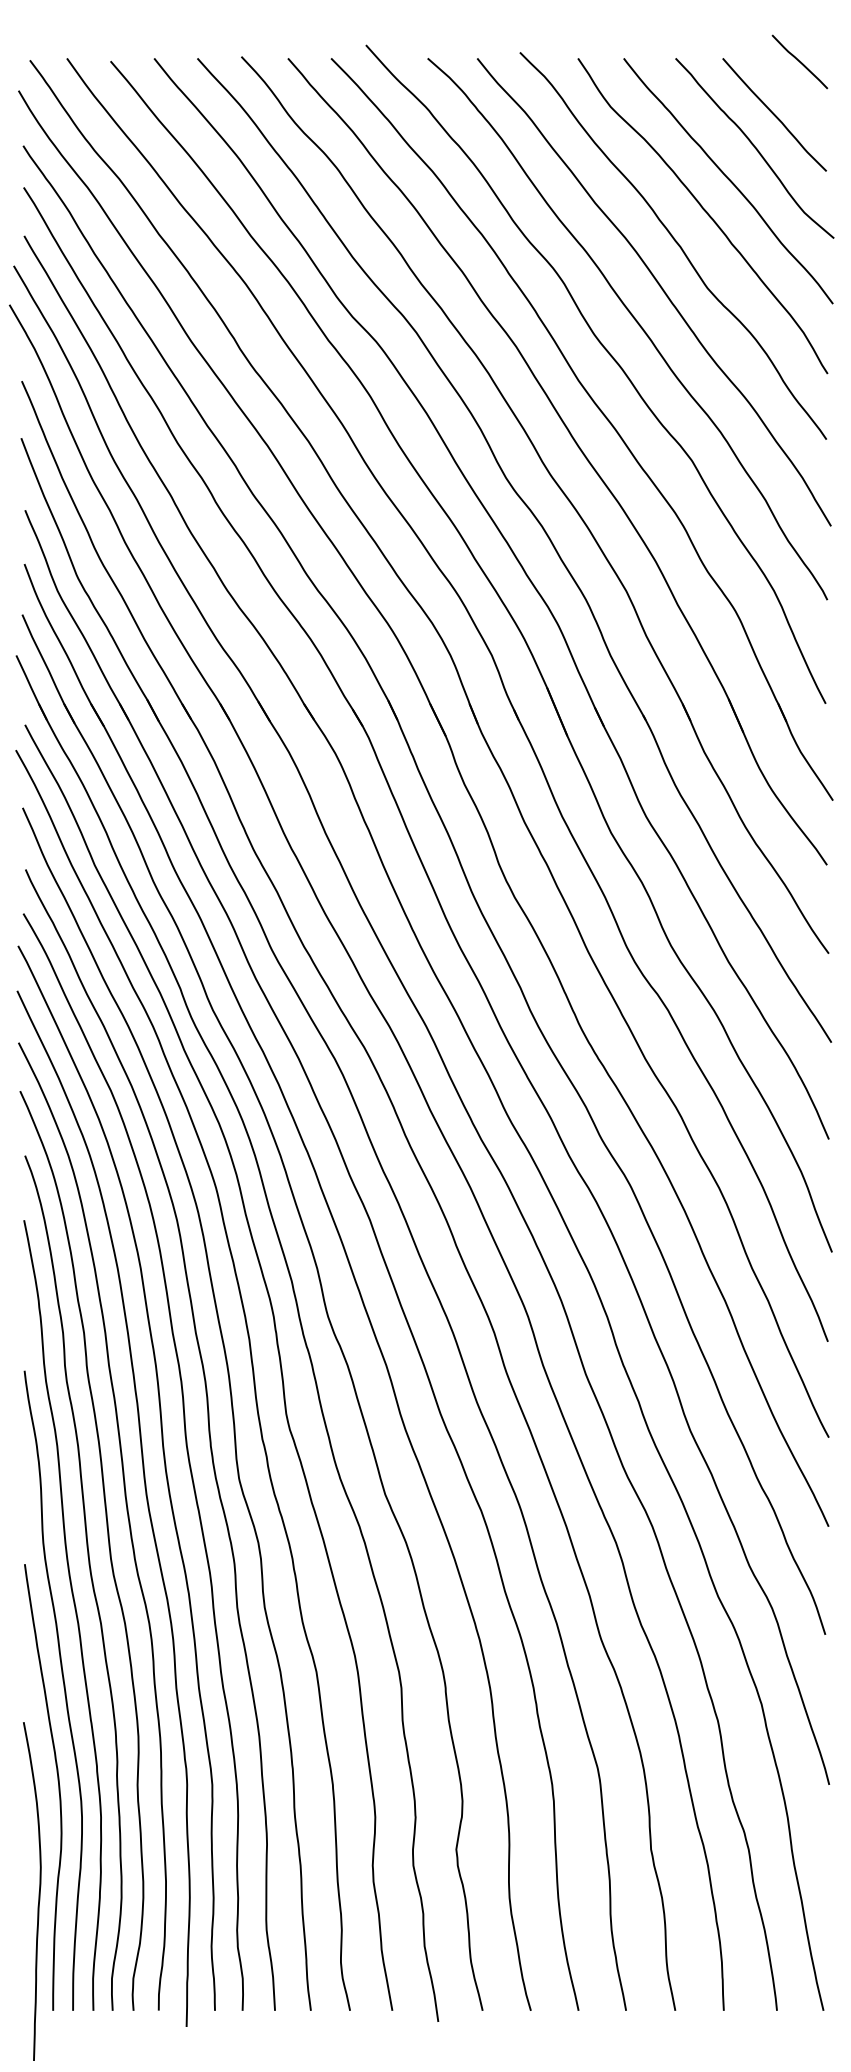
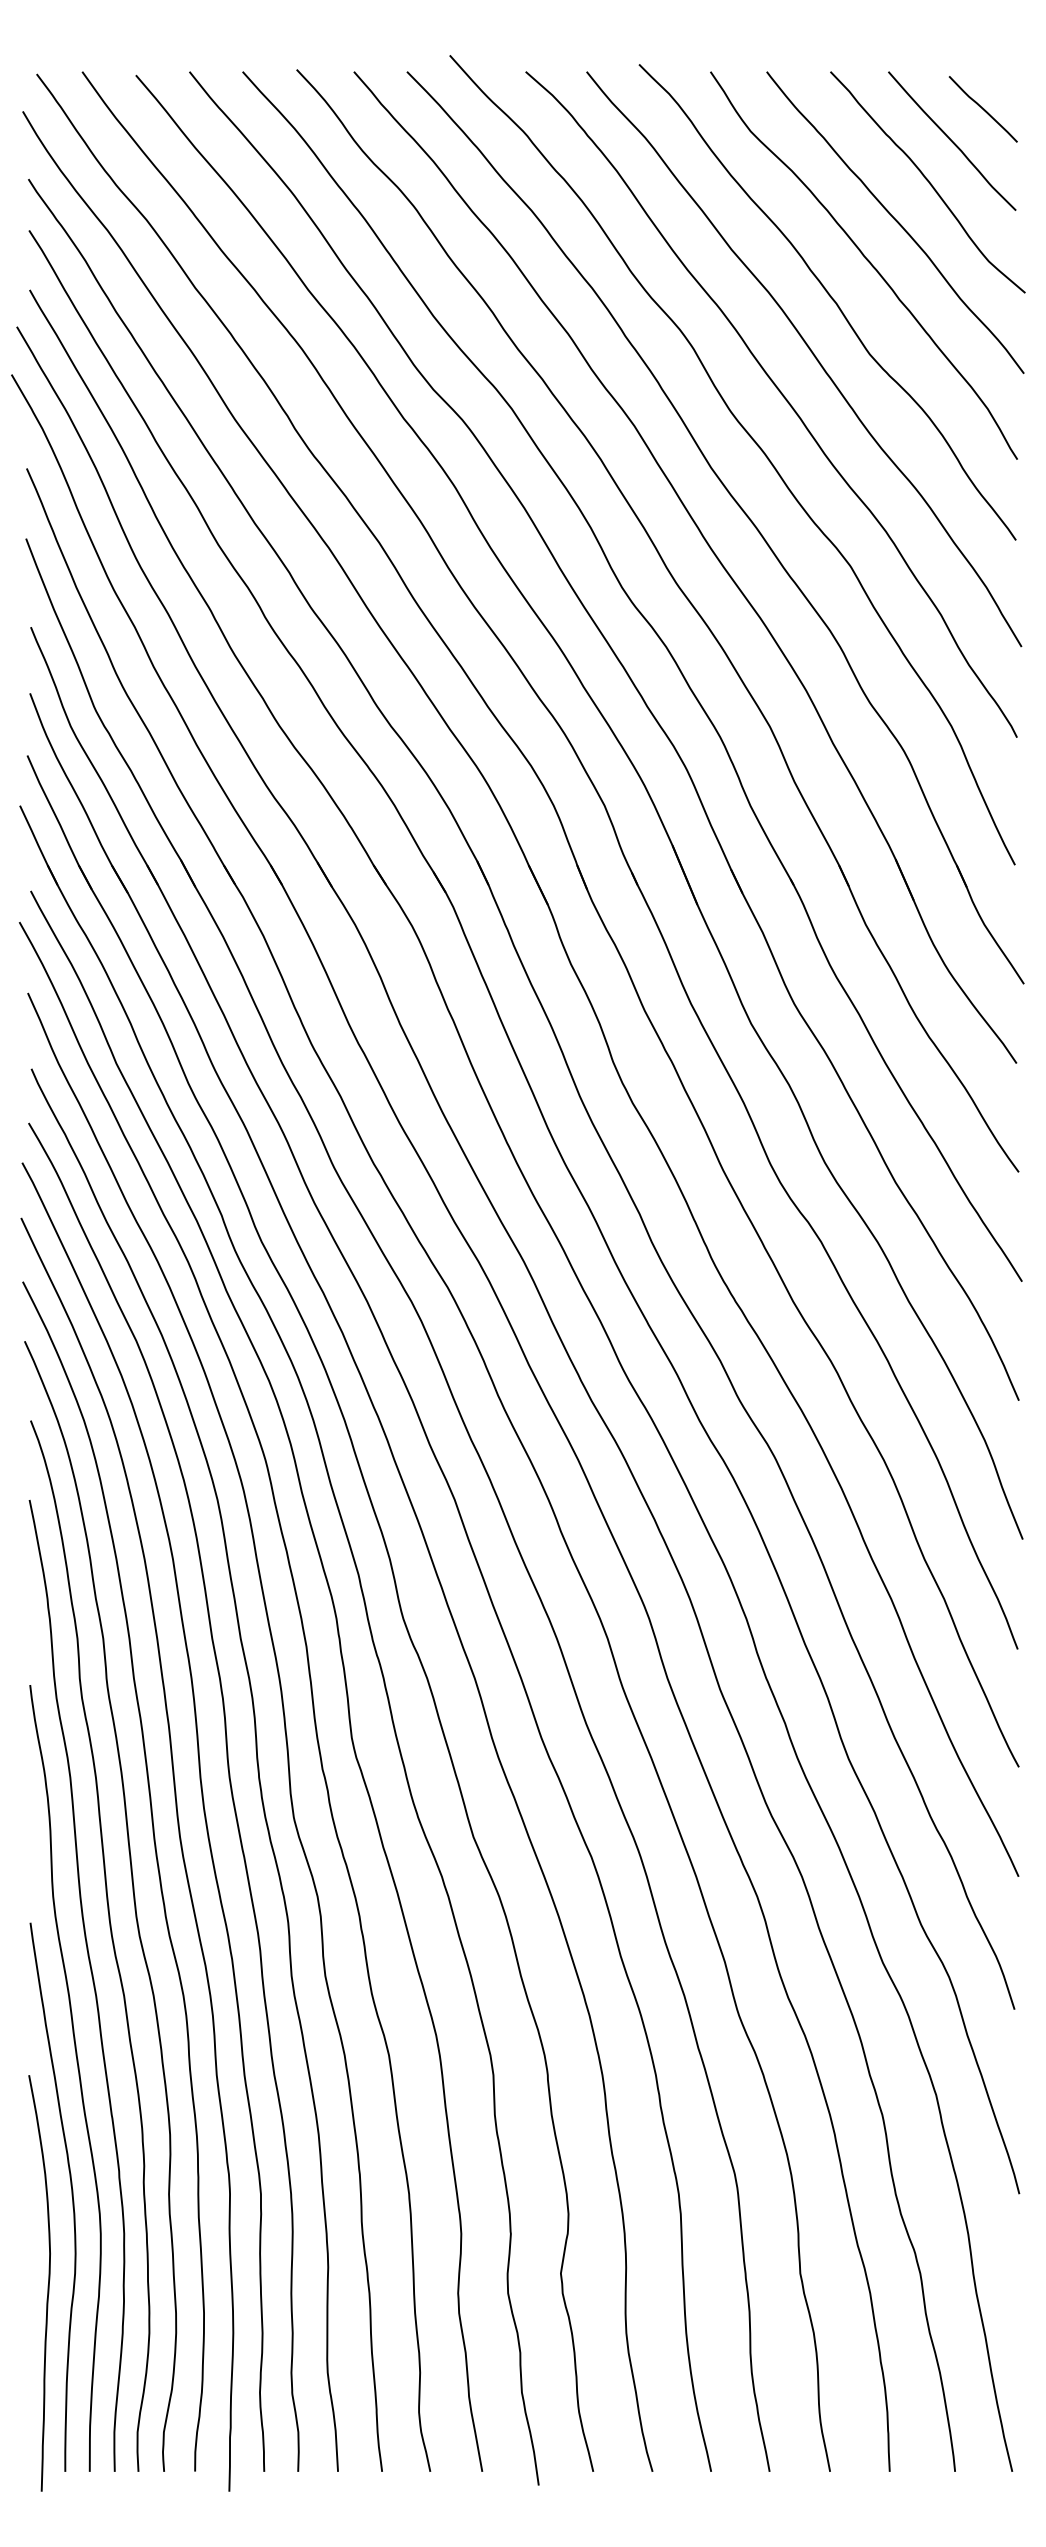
line: (799, 61) -> (982, 108), moved
curve: (38, 1892) -> (47, 2284), moved

